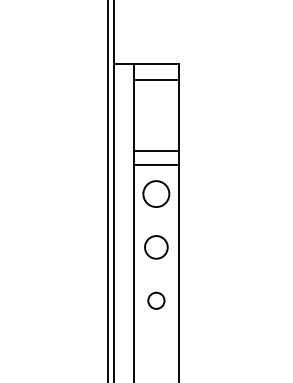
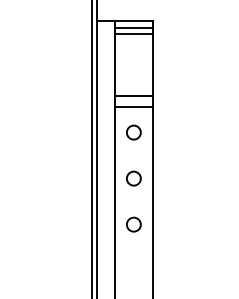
line: (156, 72) -> (133, 27), added
circle: (156, 193) -> (133, 132), size x0.62
circle: (156, 247) -> (133, 178), size x0.71

